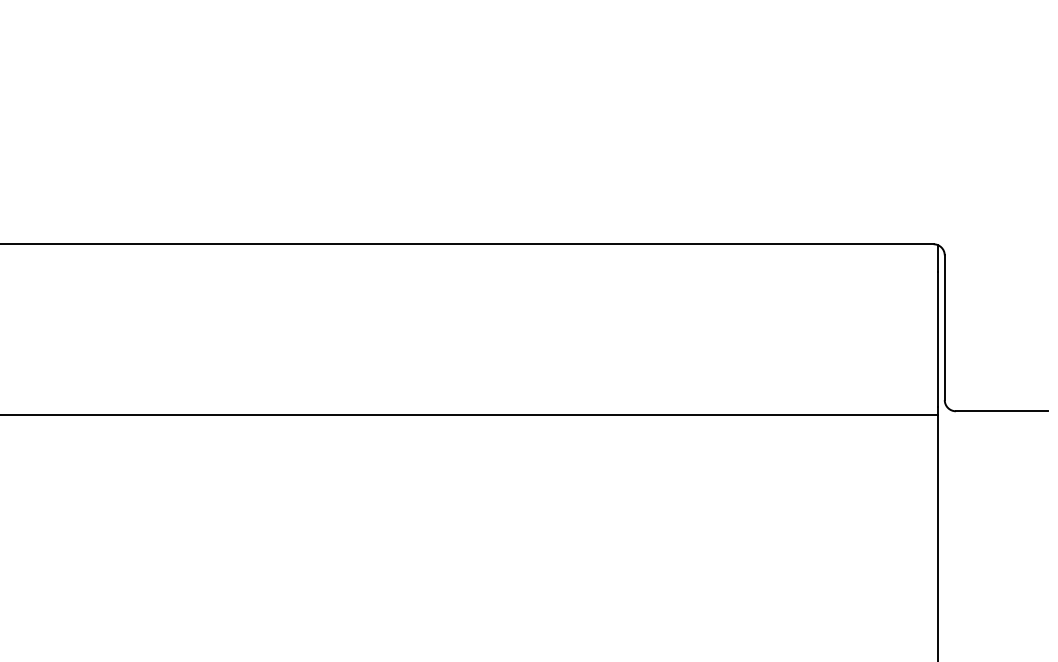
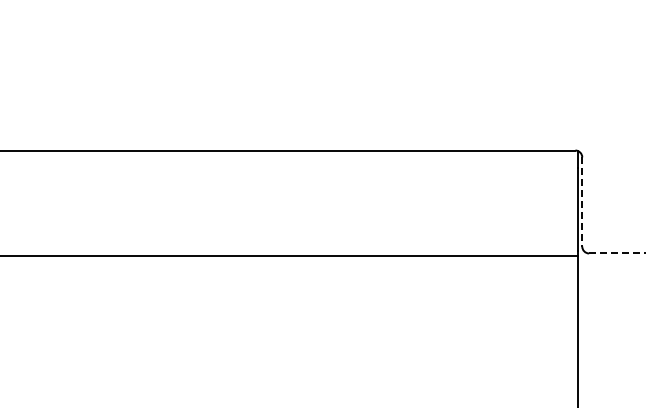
line: (945, 328) -> (582, 202), solid -> dashed
line: (1001, 411) -> (617, 253), solid -> dashed

